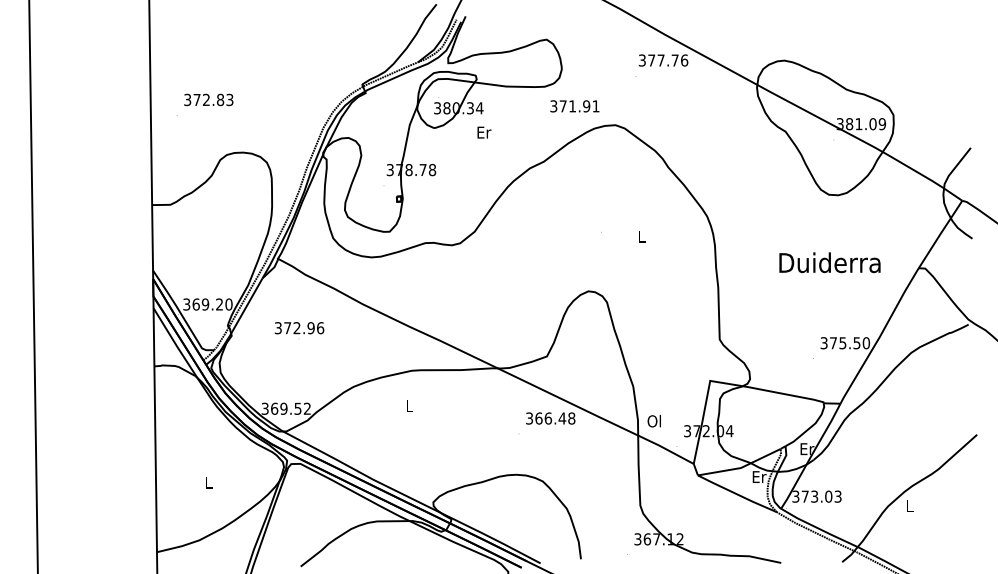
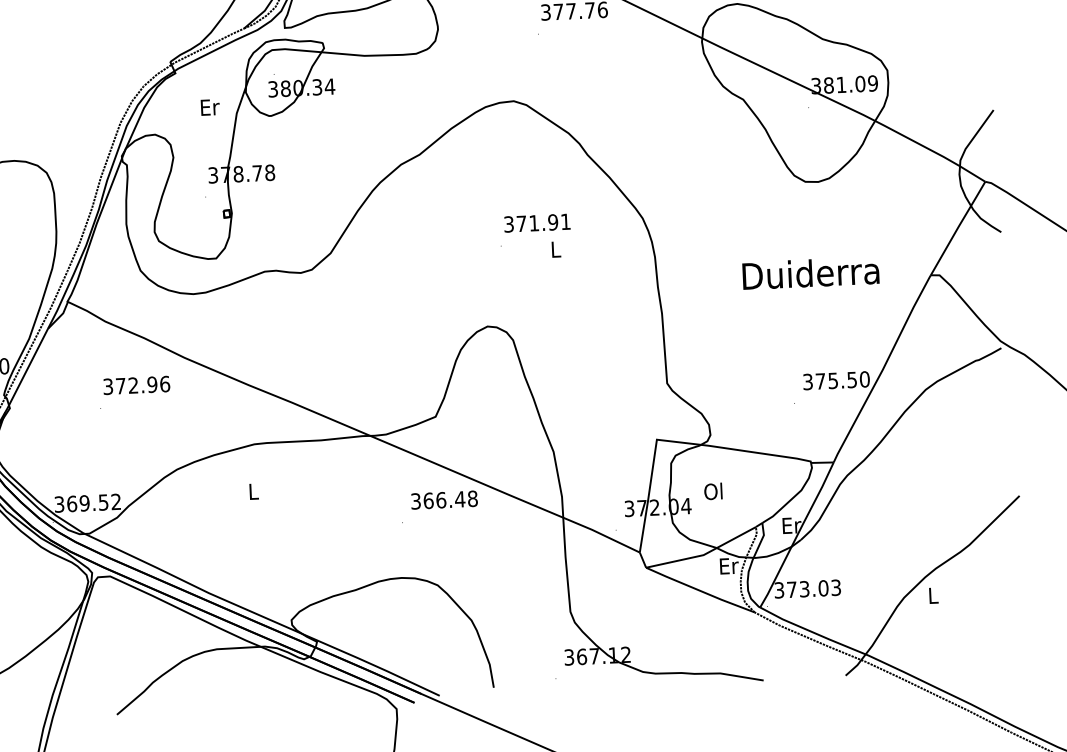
text: (574, 106) -> (536, 223), moved
text: (484, 132) -> (210, 107), moved
text: (299, 328) -> (136, 385), moved
text: (653, 420) -> (712, 490), moved

